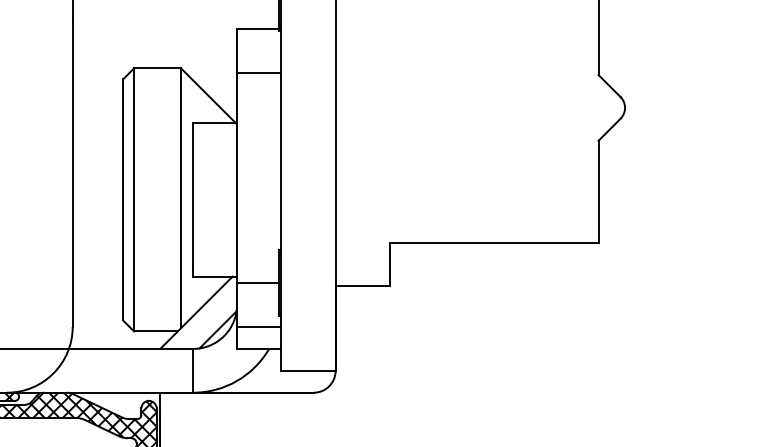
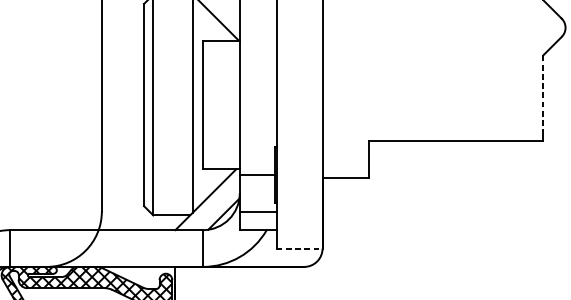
line: (598, 186) -> (543, 93), solid -> dashed
line: (308, 370) -> (299, 248), solid -> dashed

